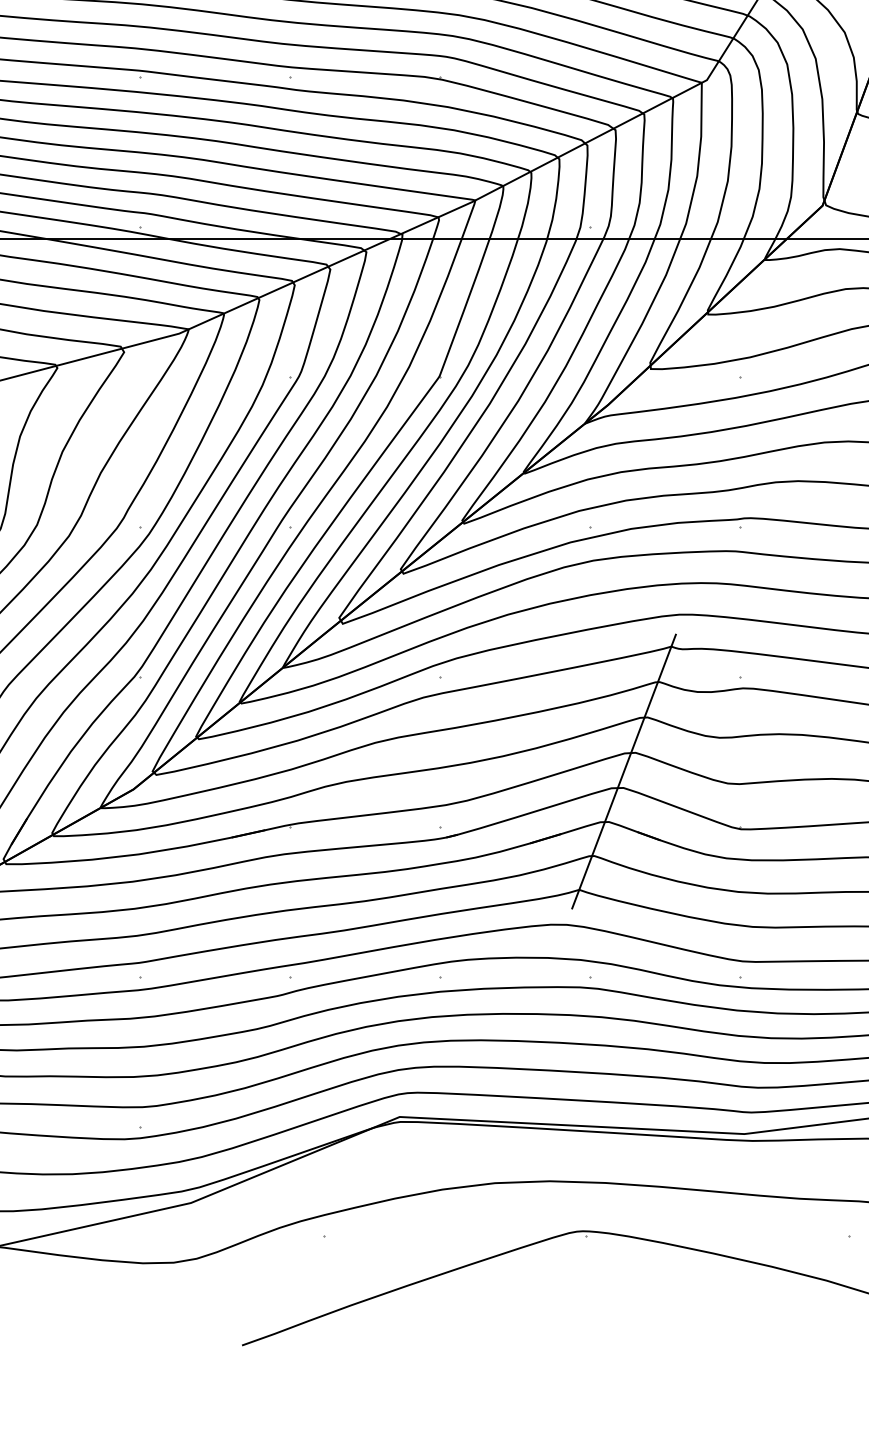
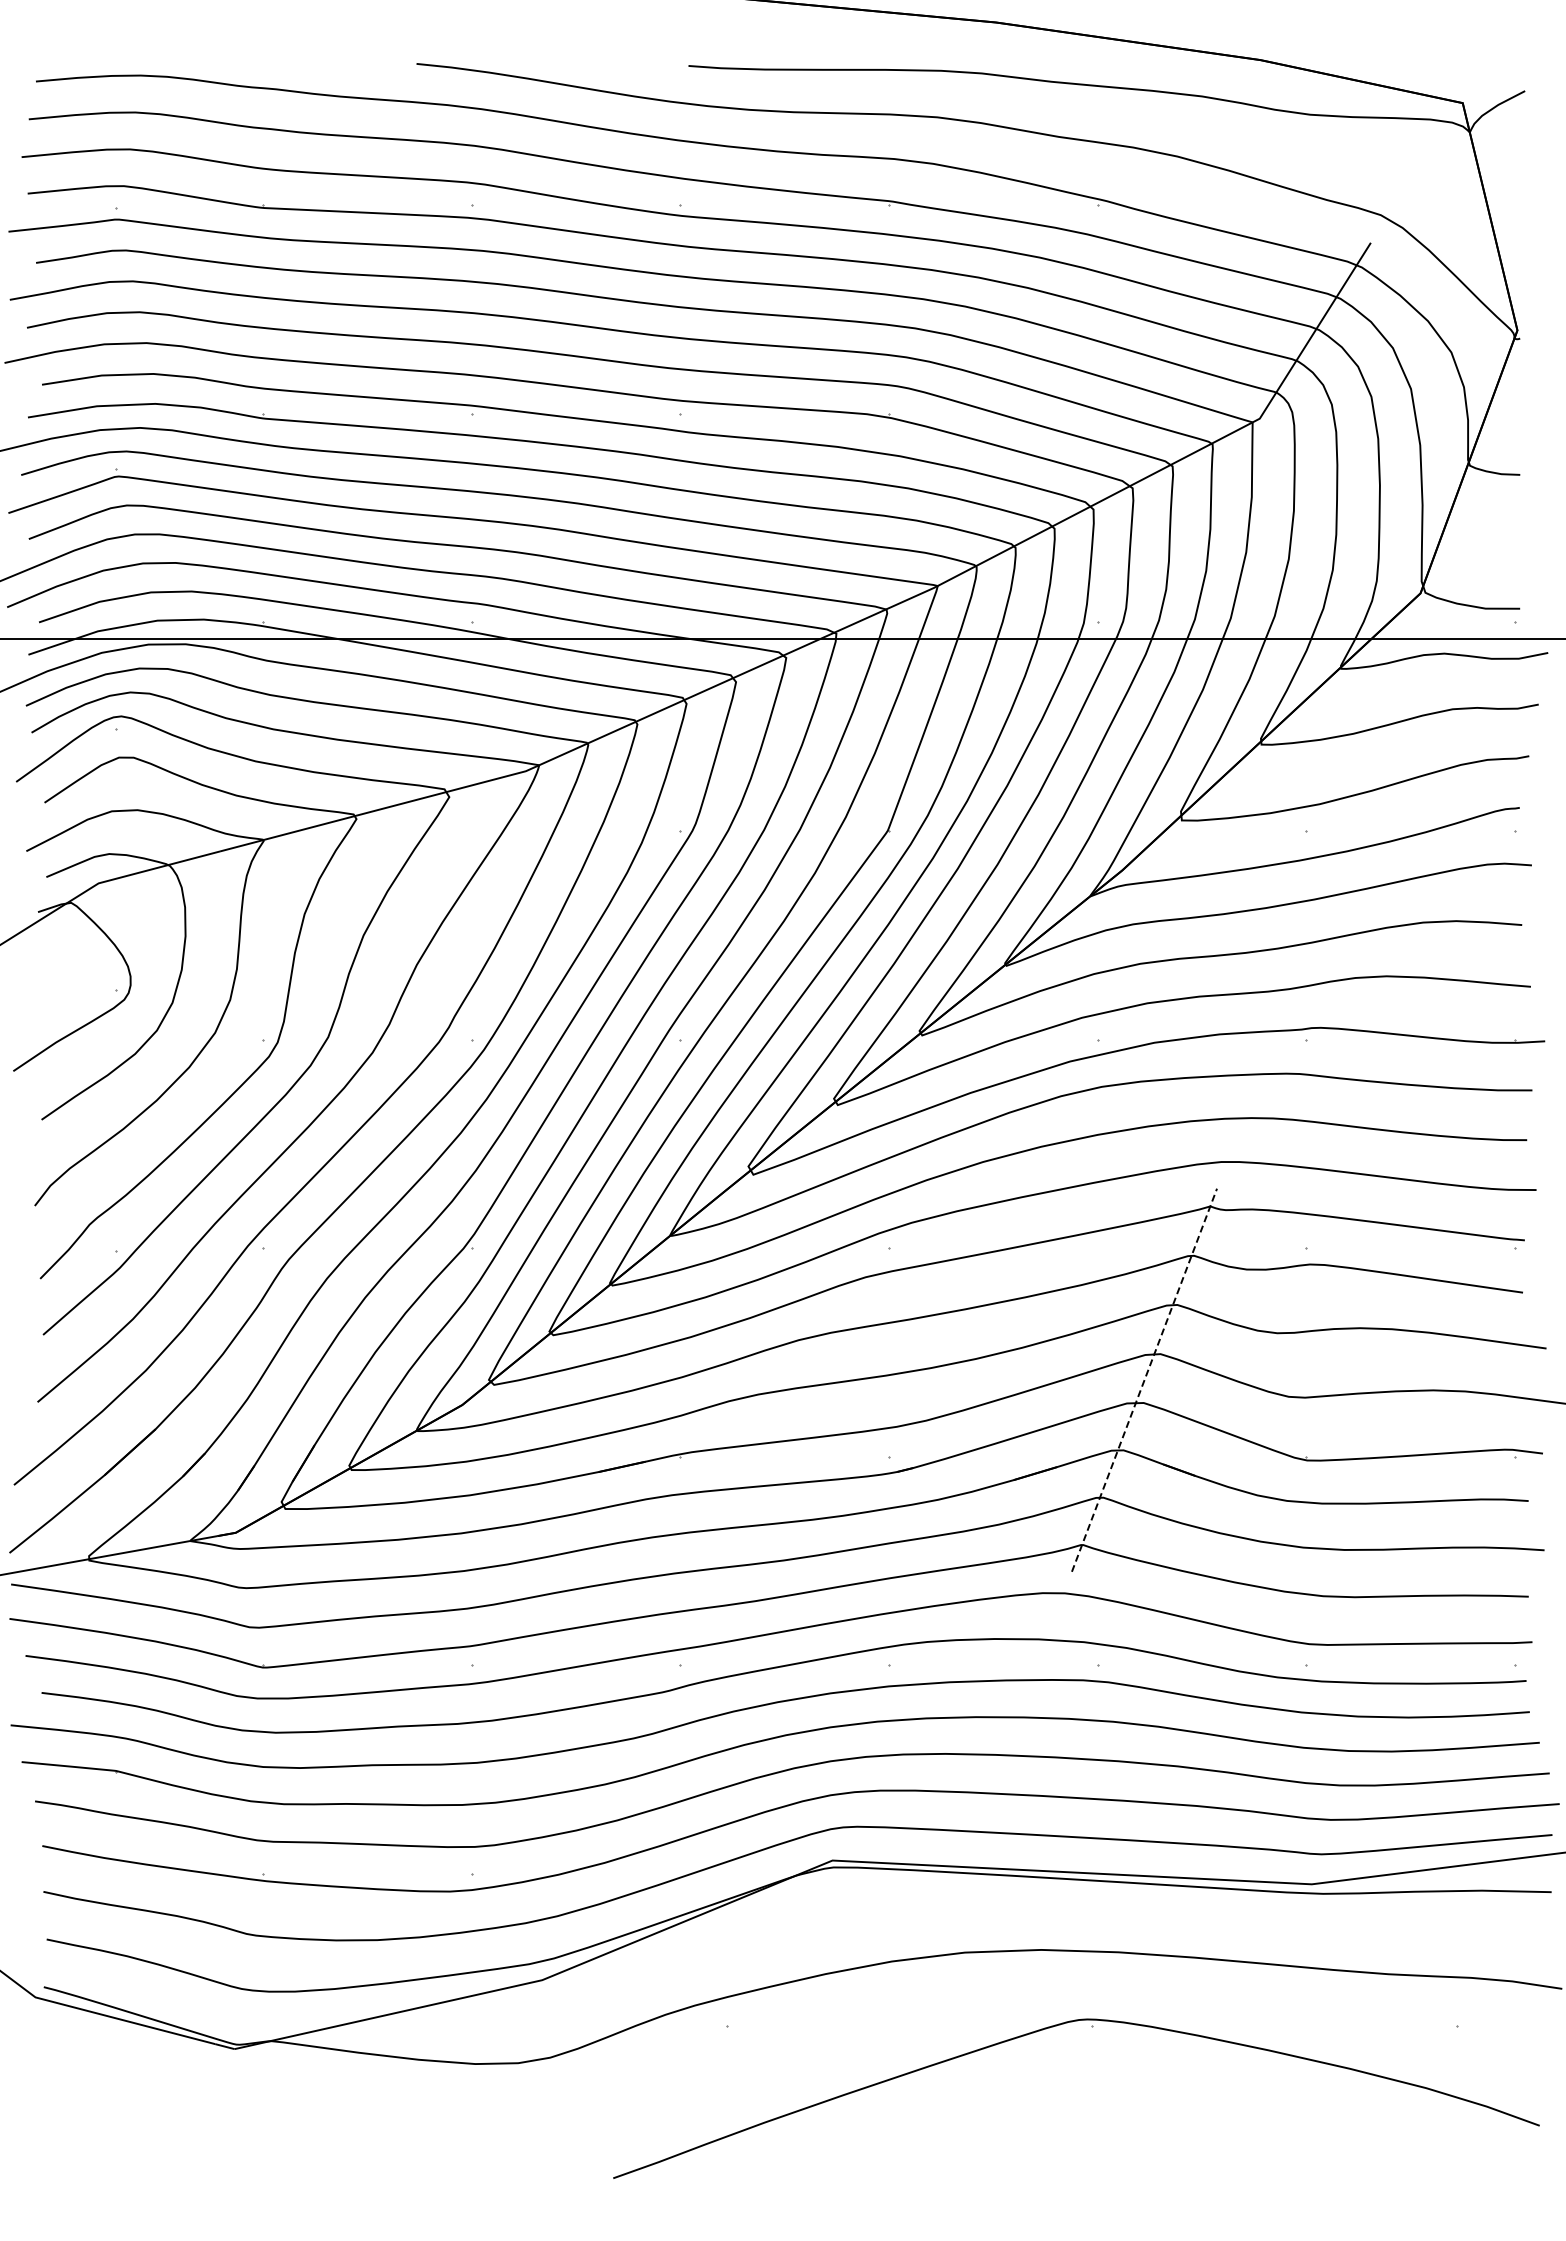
line: (624, 771) -> (1144, 1380), solid -> dashed

